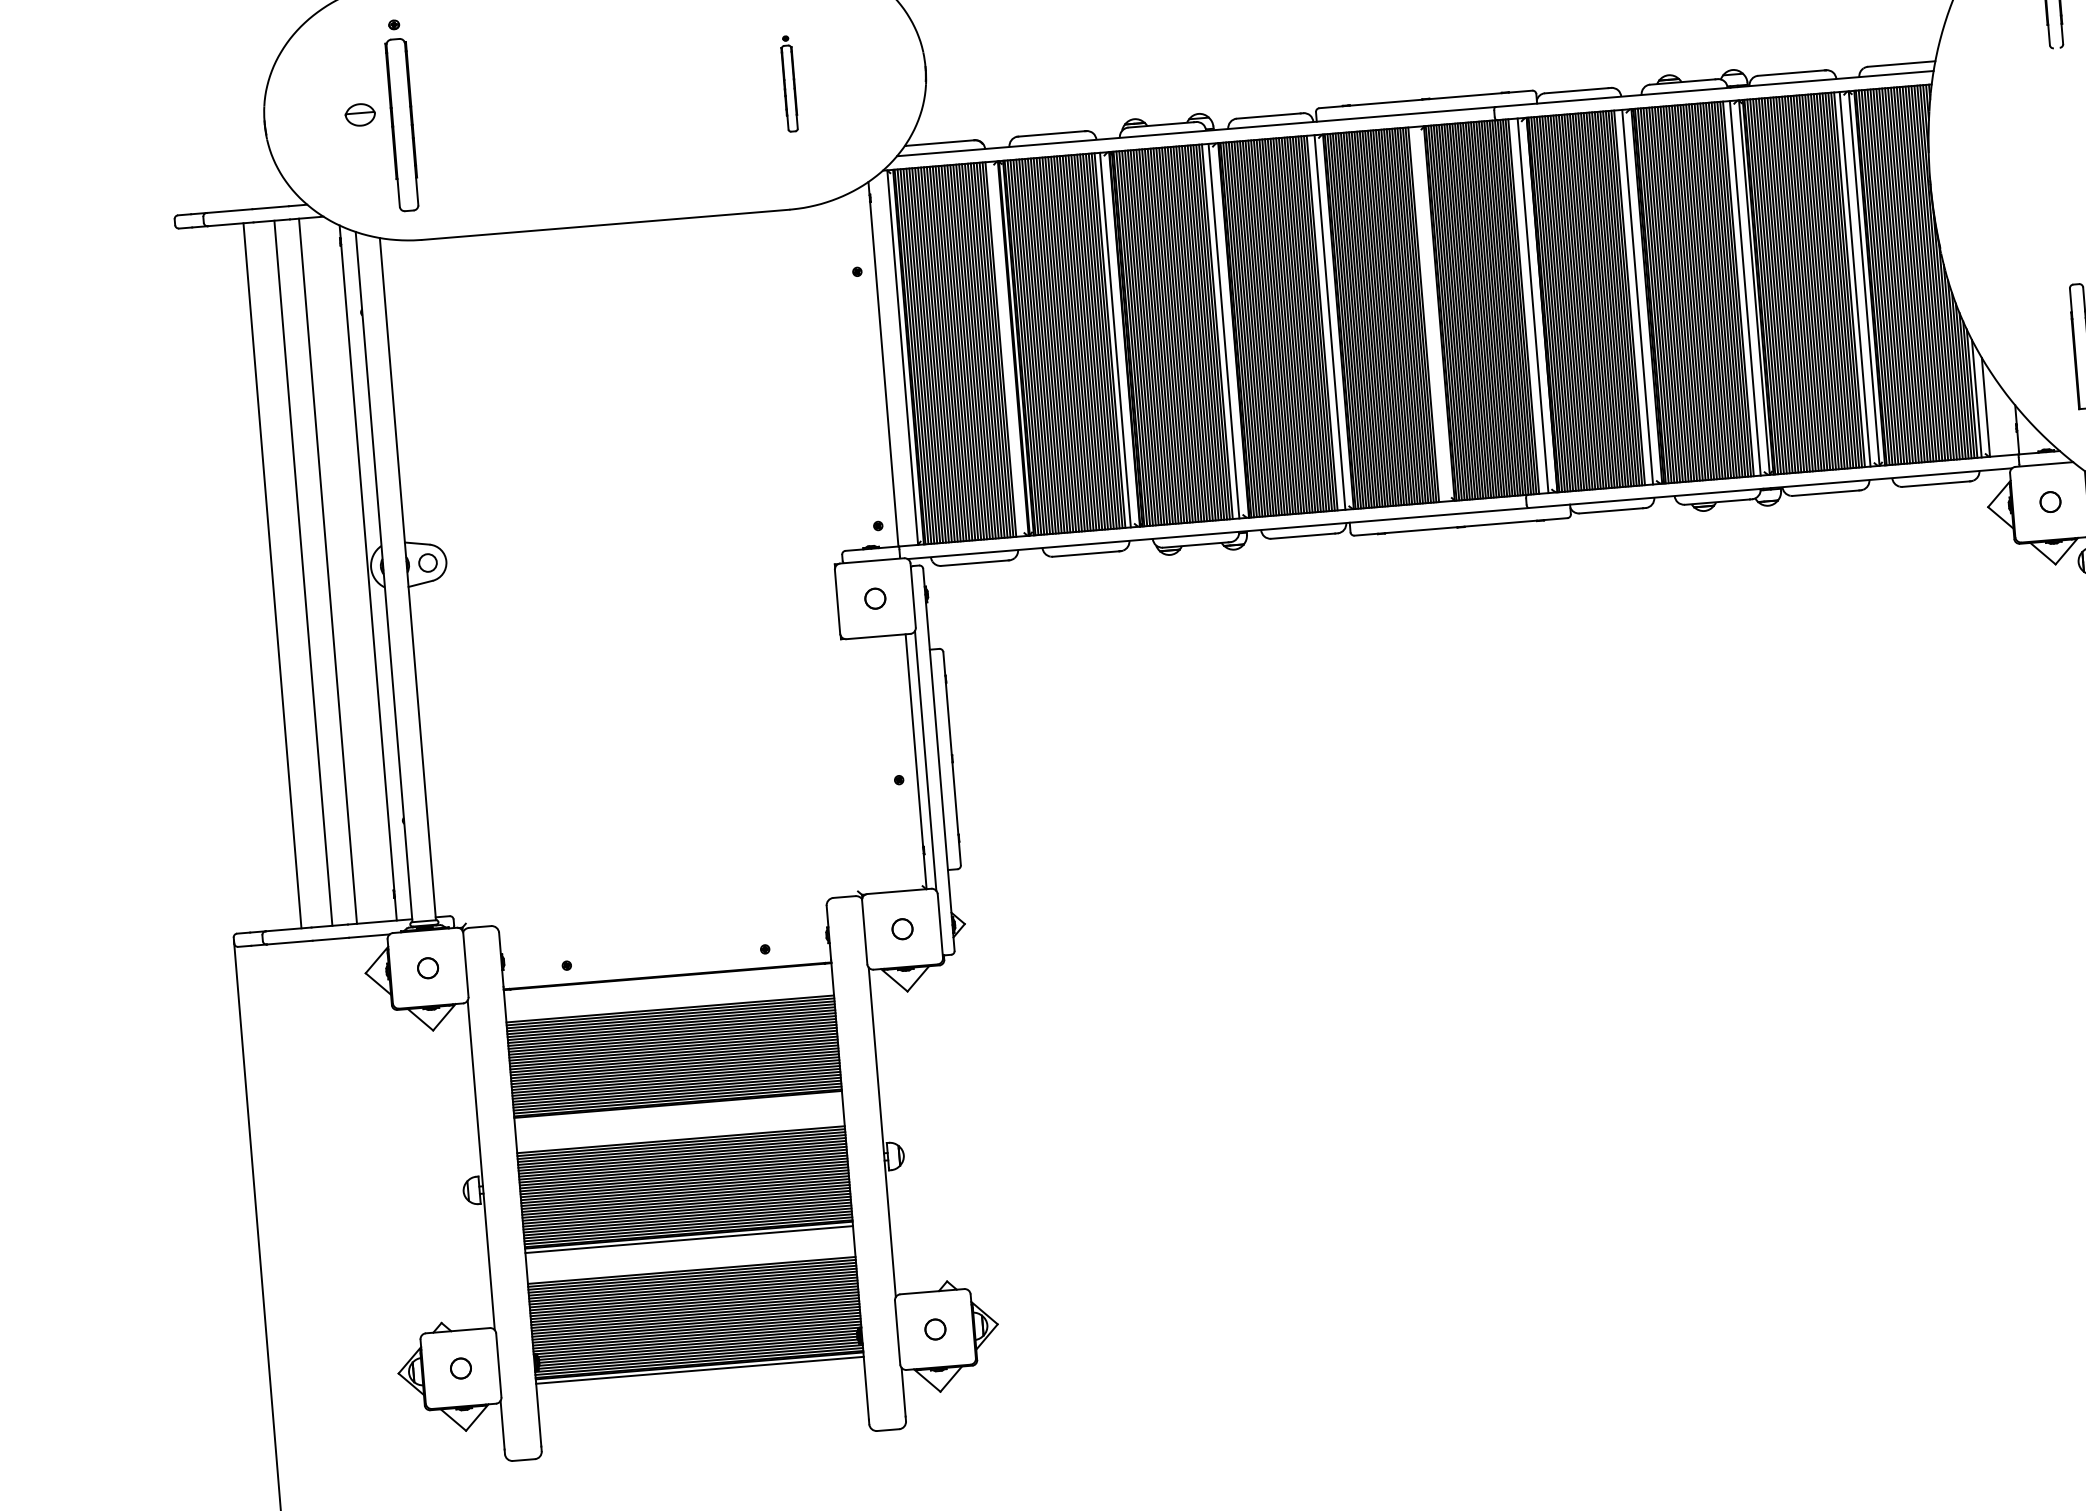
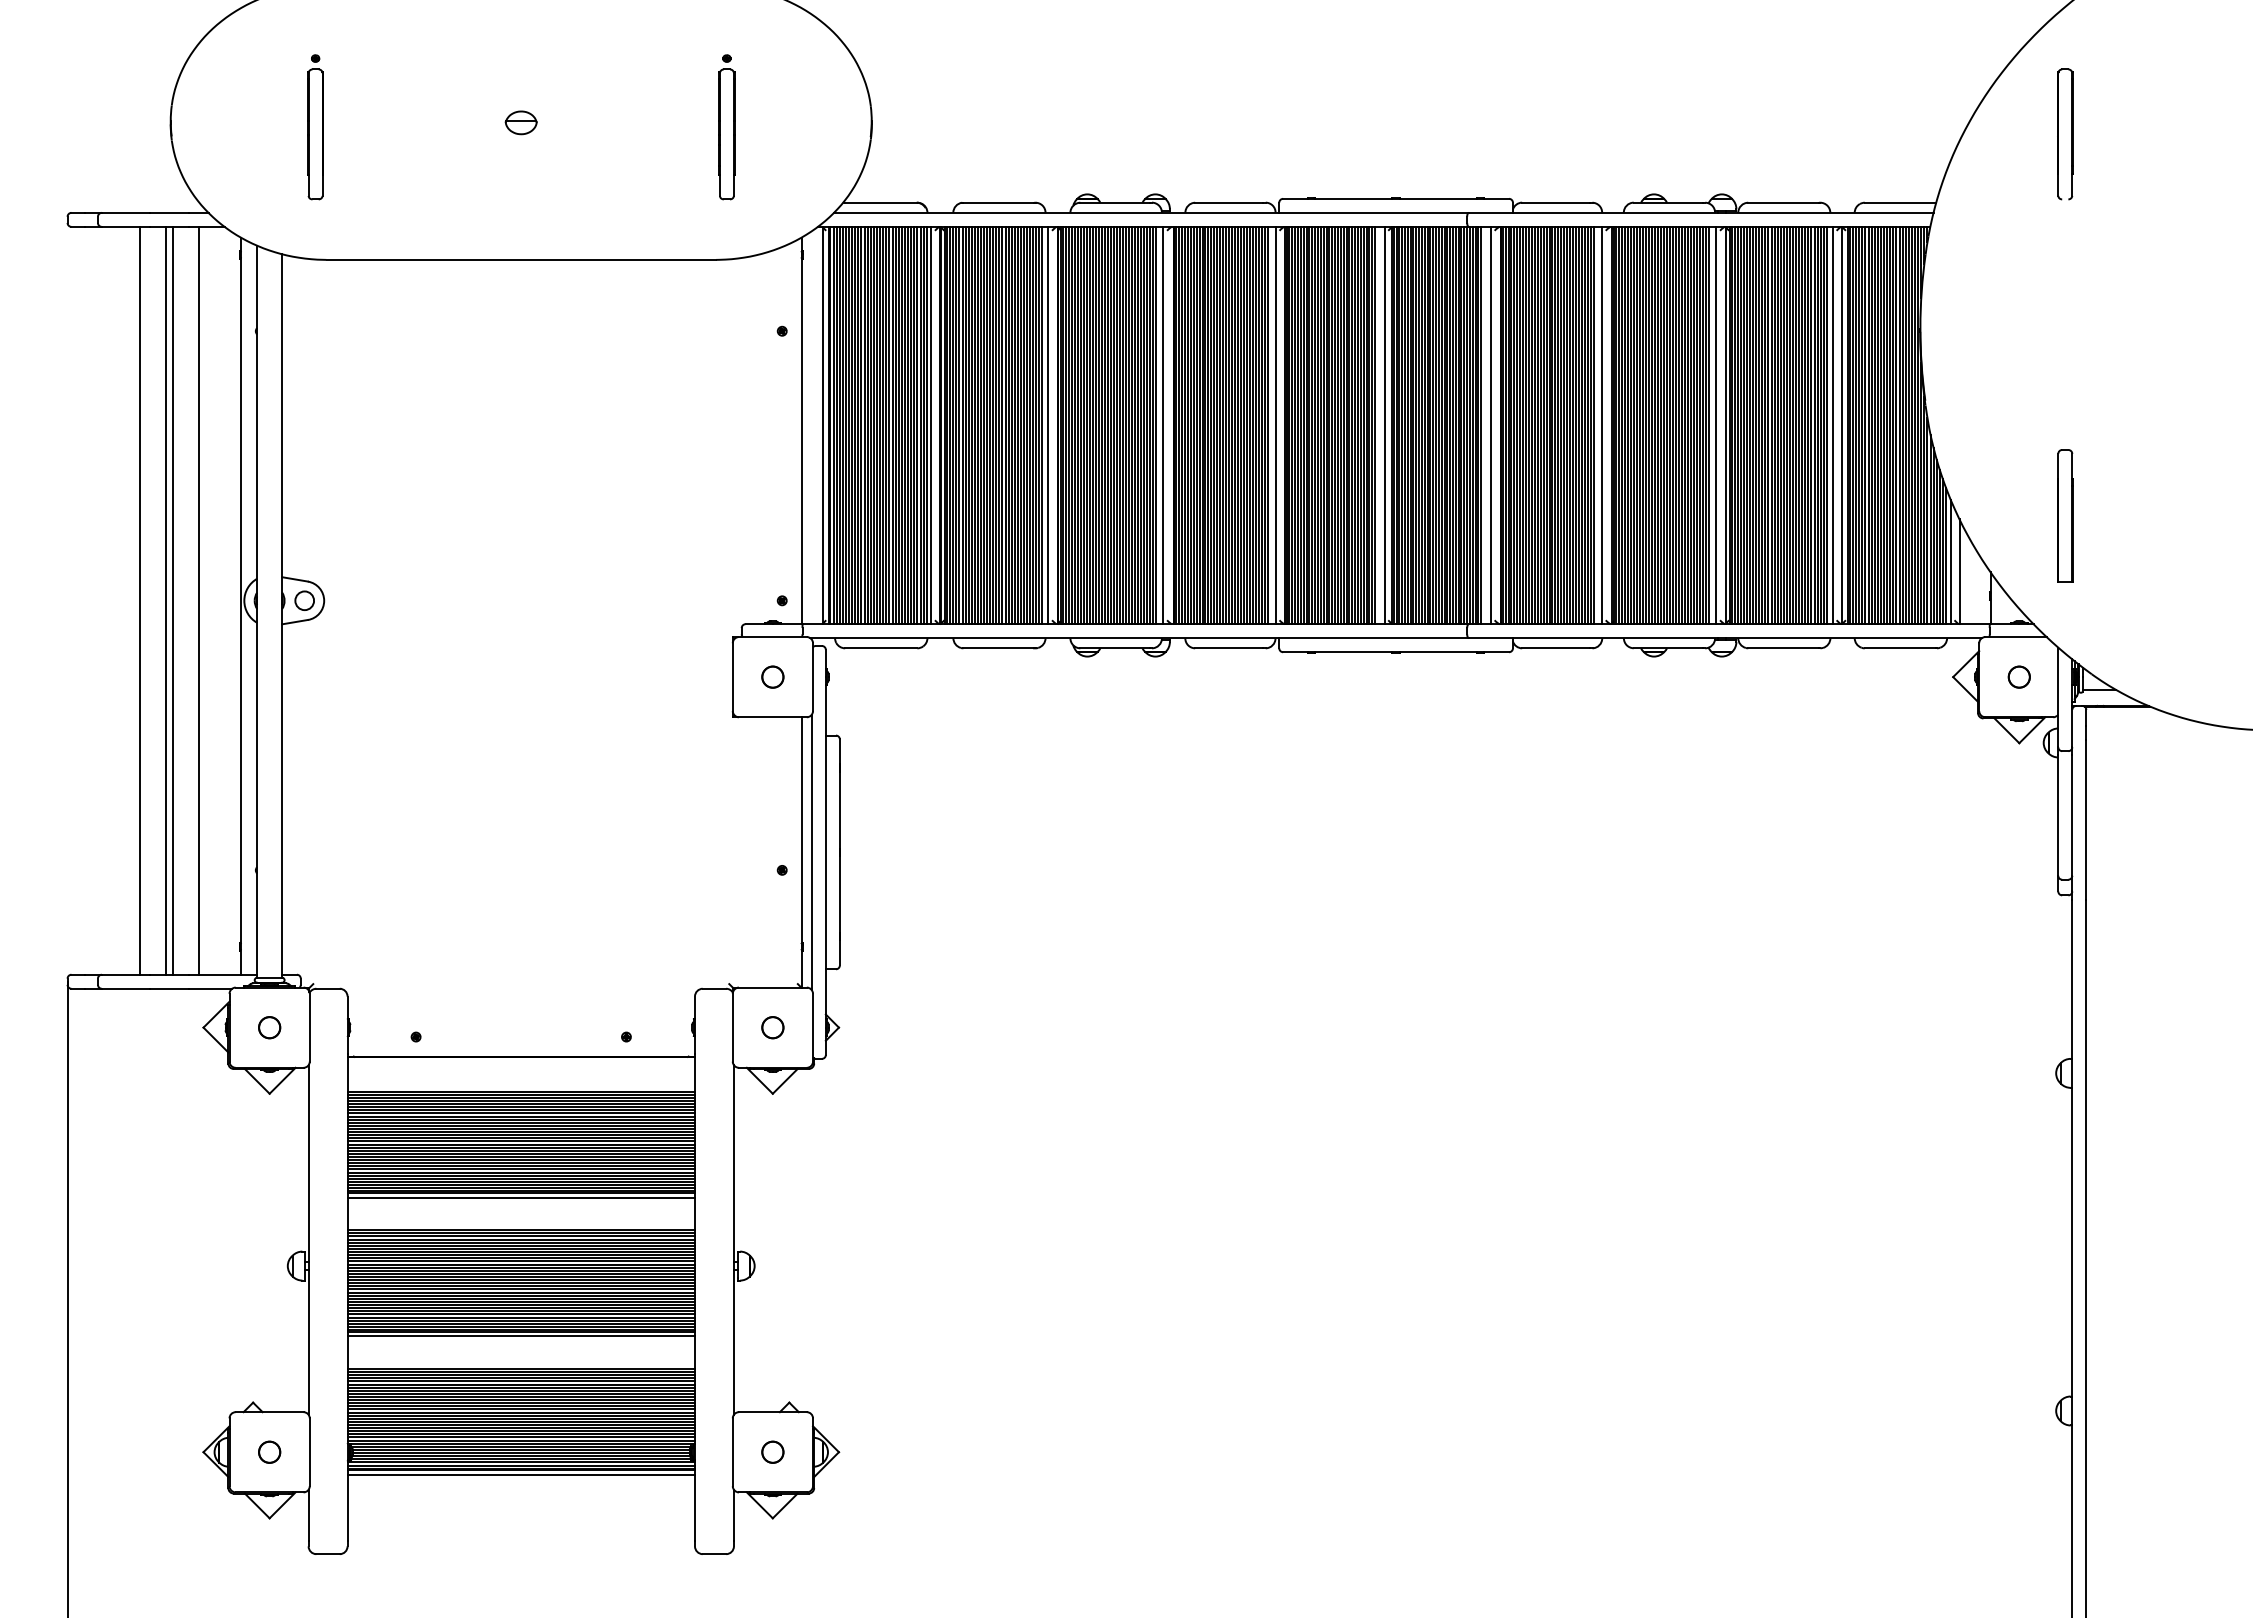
part: (789, 84) -> (726, 127), size x1.43
part: (359, 114) -> (520, 122), moved
part: (401, 115) -> (315, 127), size x0.71
line: (1432, 314) -> (1384, 425), added
line: (1005, 349) -> (931, 425), added
line: (296, 573) -> (165, 600), added
line: (678, 1108) -> (521, 1197), added

